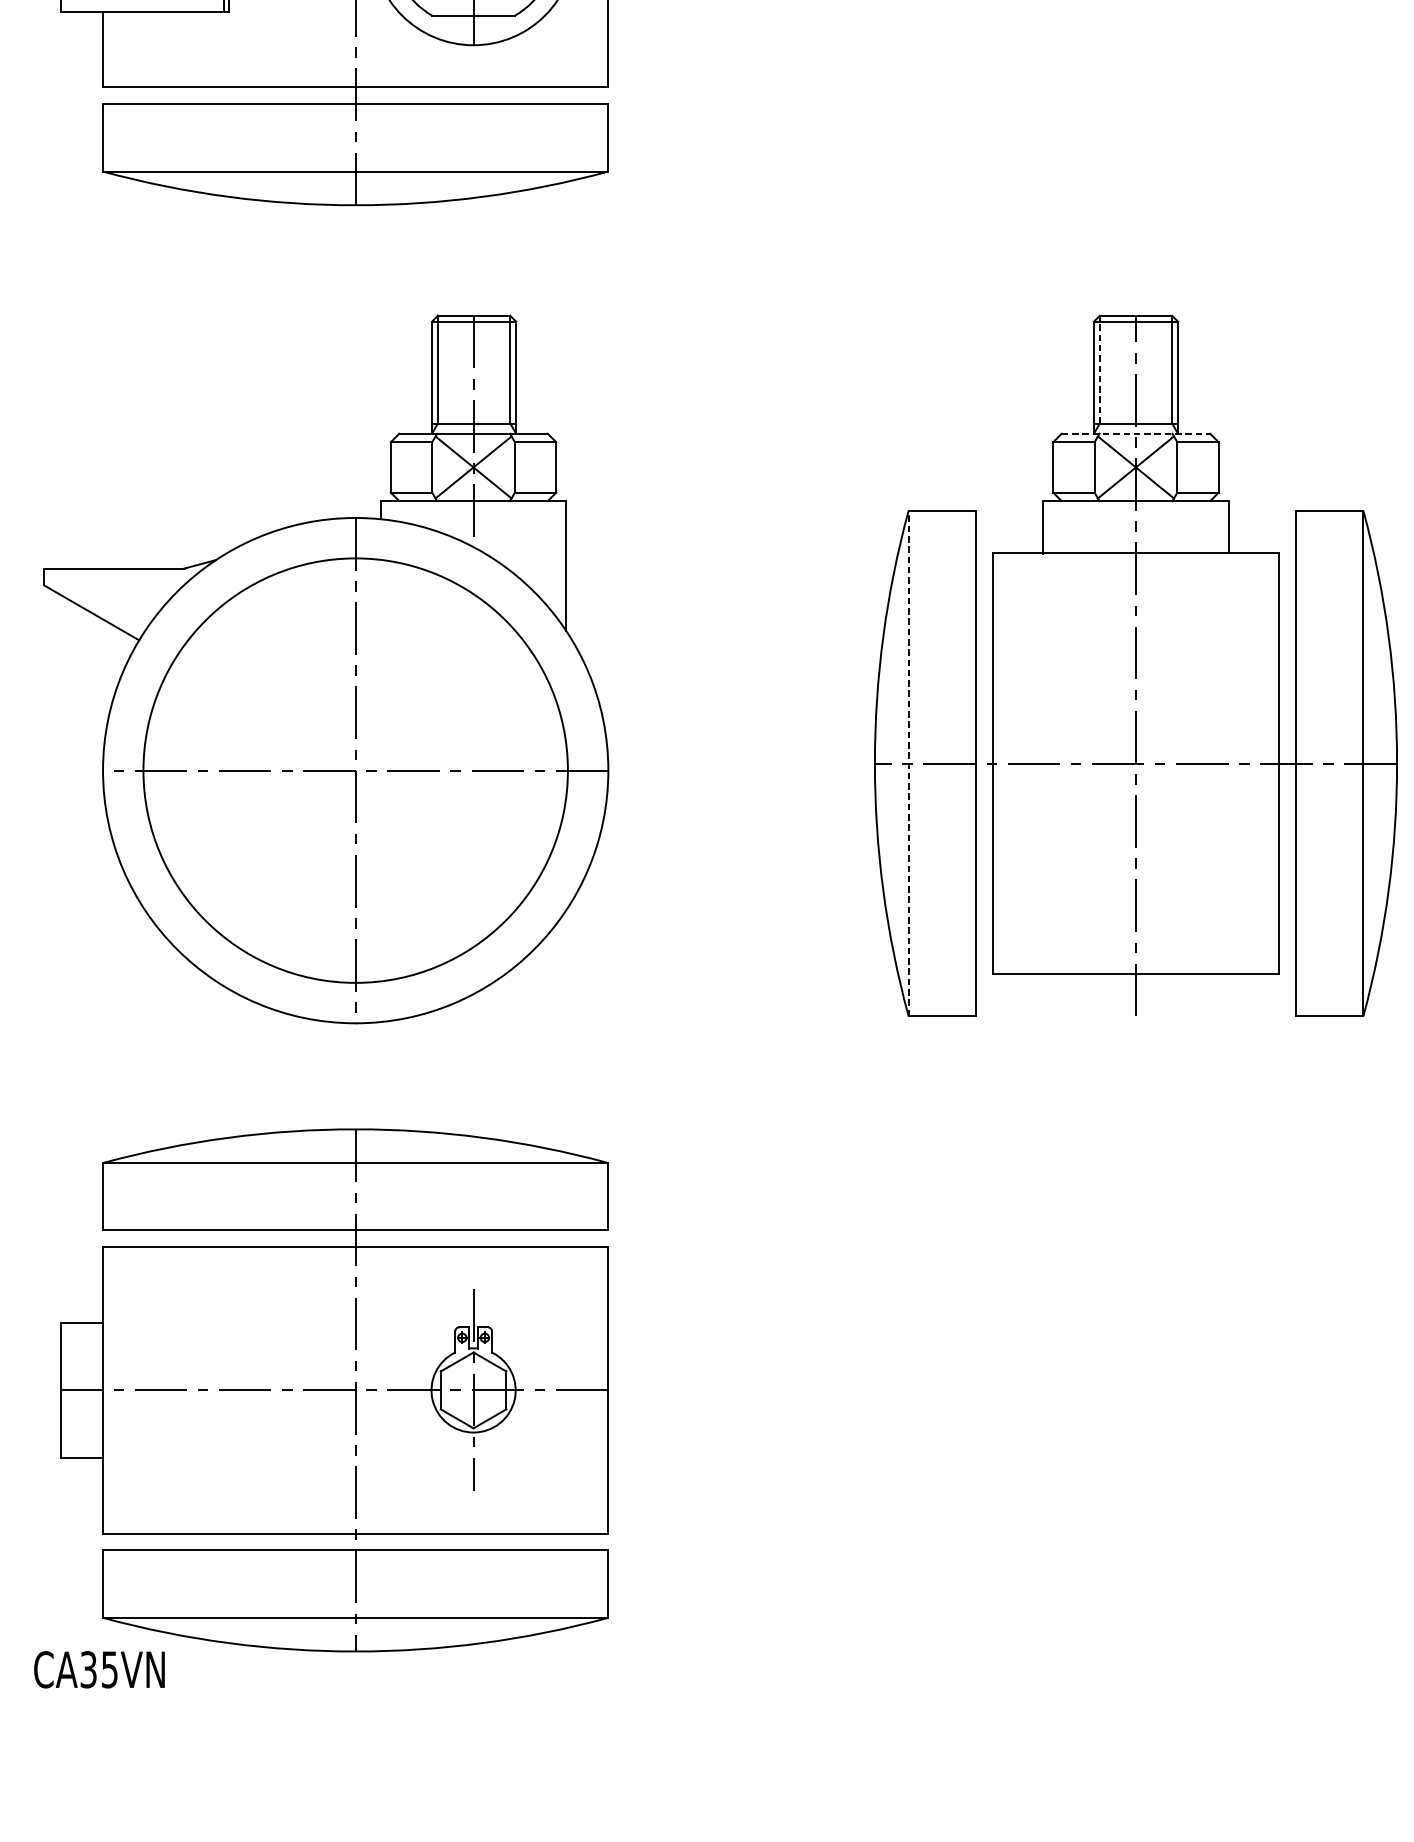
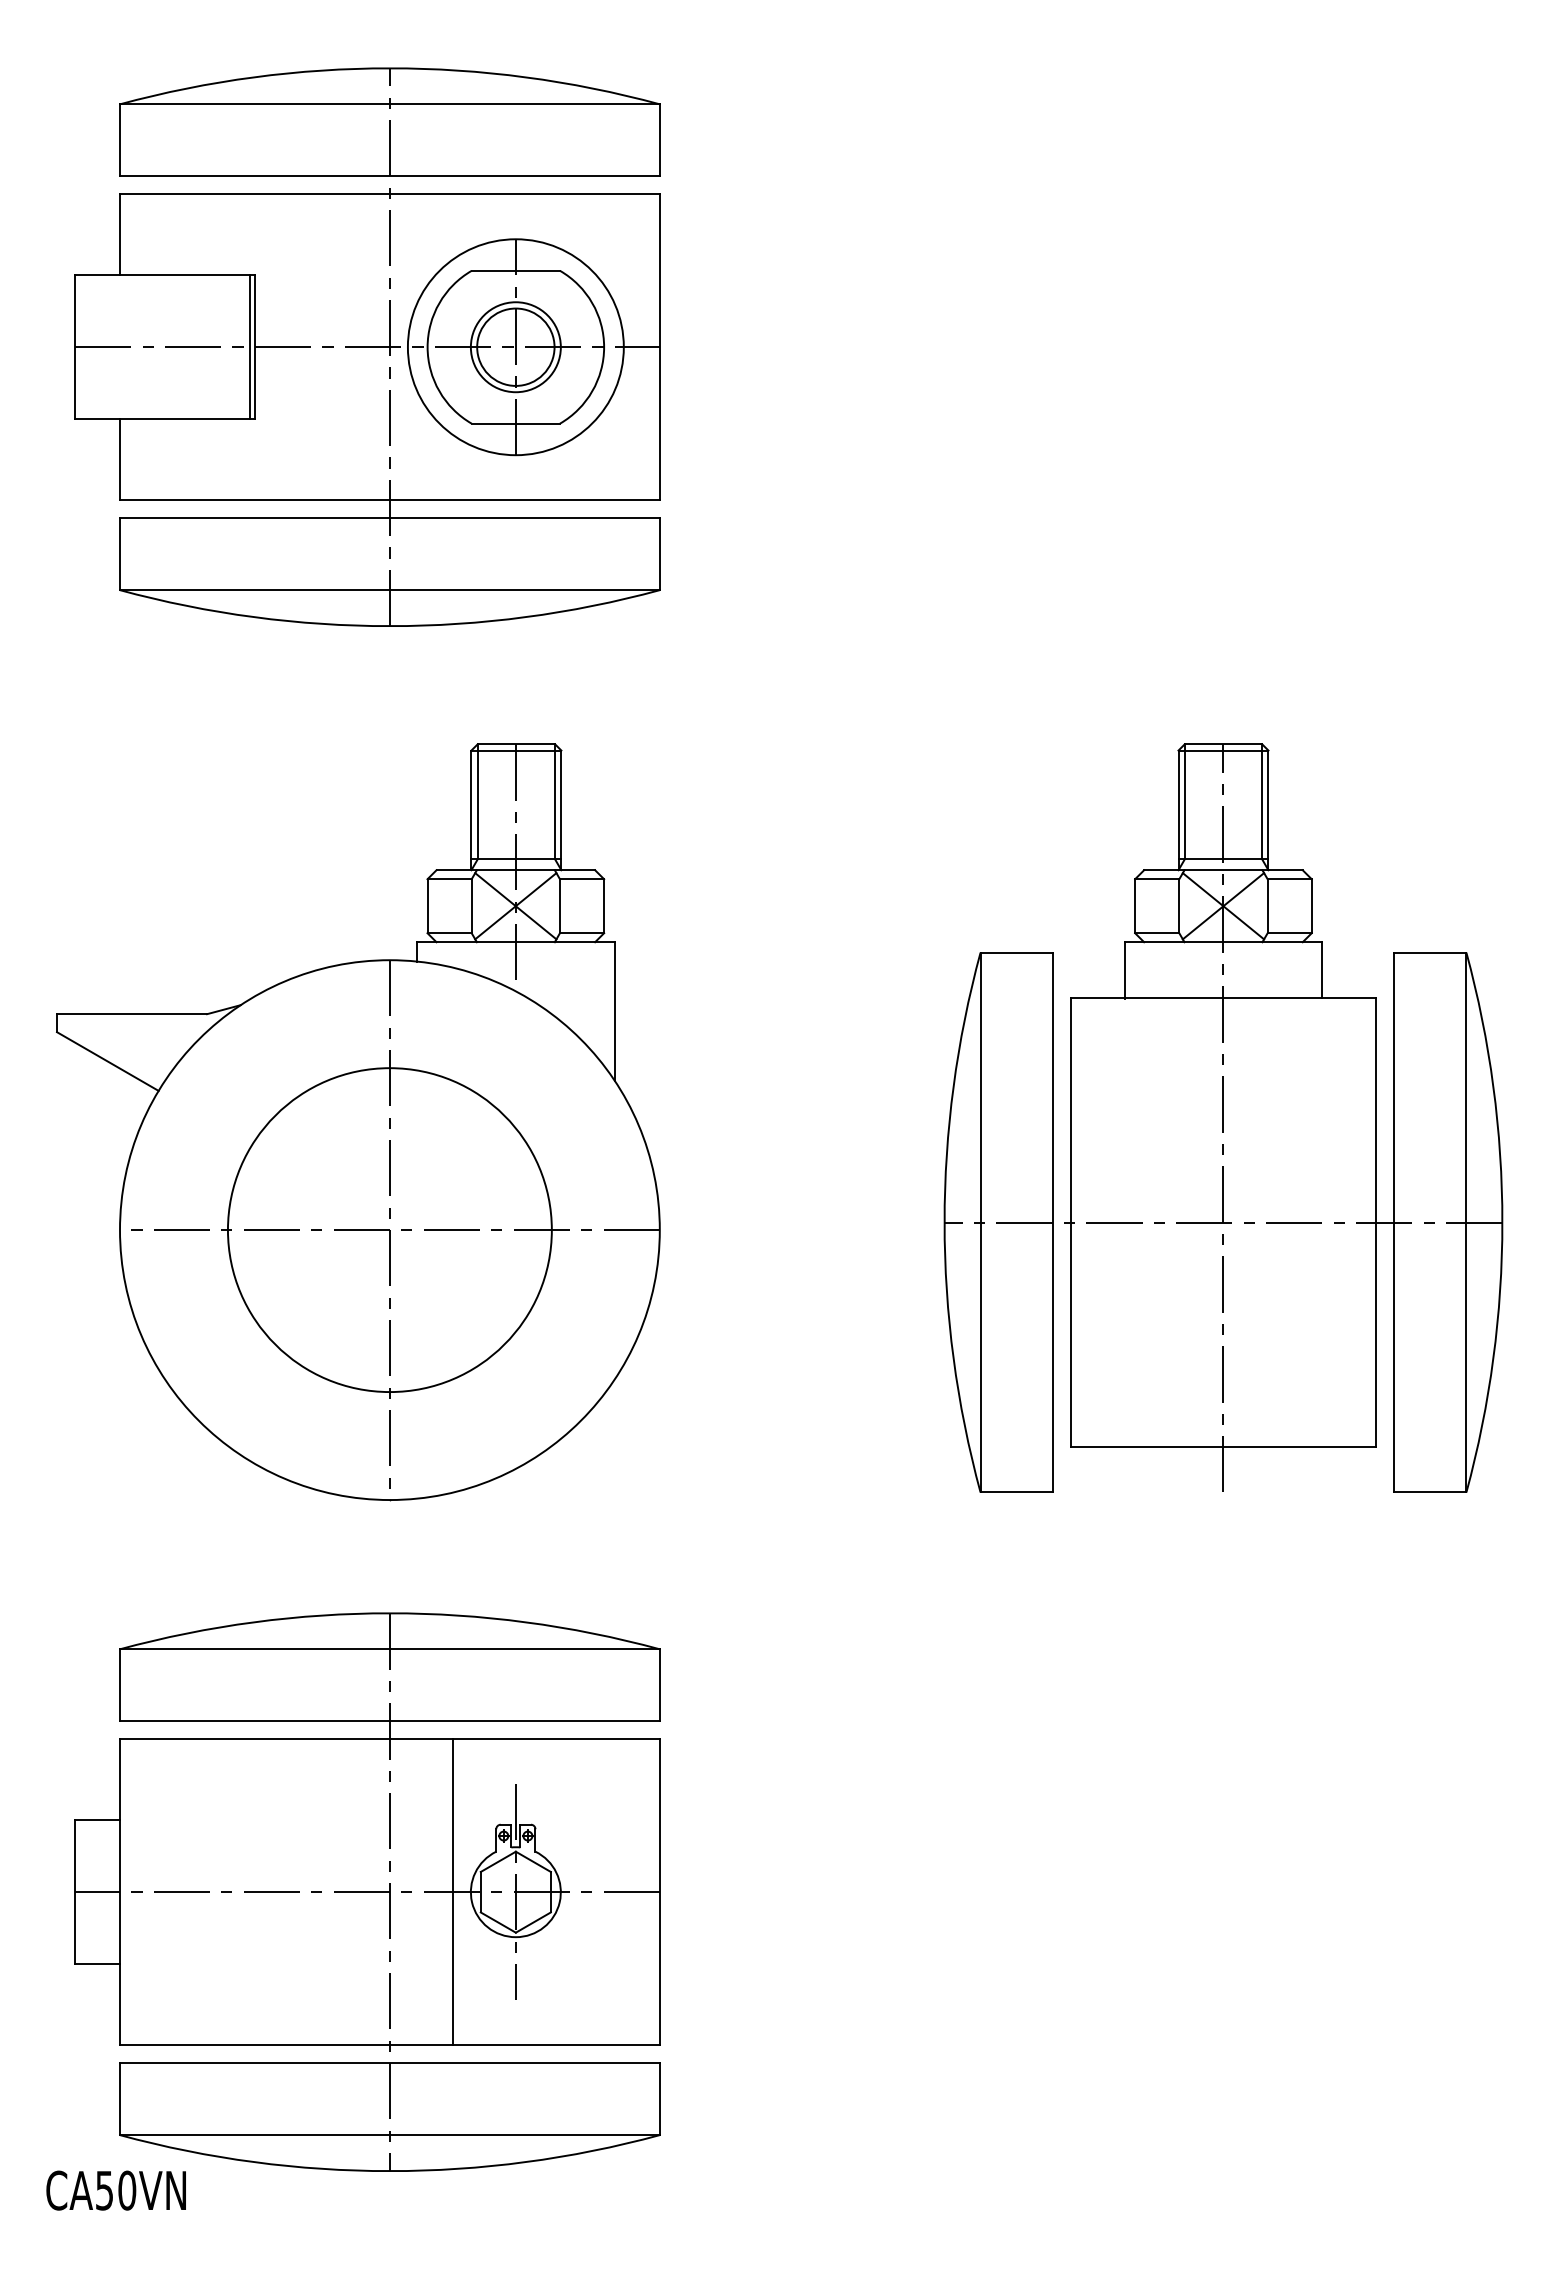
line: (1099, 369) -> (1184, 801), dashed -> solid
line: (1136, 434) -> (1223, 870), dashed -> solid
line: (908, 763) -> (980, 1222), dashed -> solid
circle: (355, 771) -> (389, 1230), size x0.71
line: (414, 1390) -> (452, 1892), added
text: (99, 1669) -> (116, 2190), CA35VN -> CA50VN

